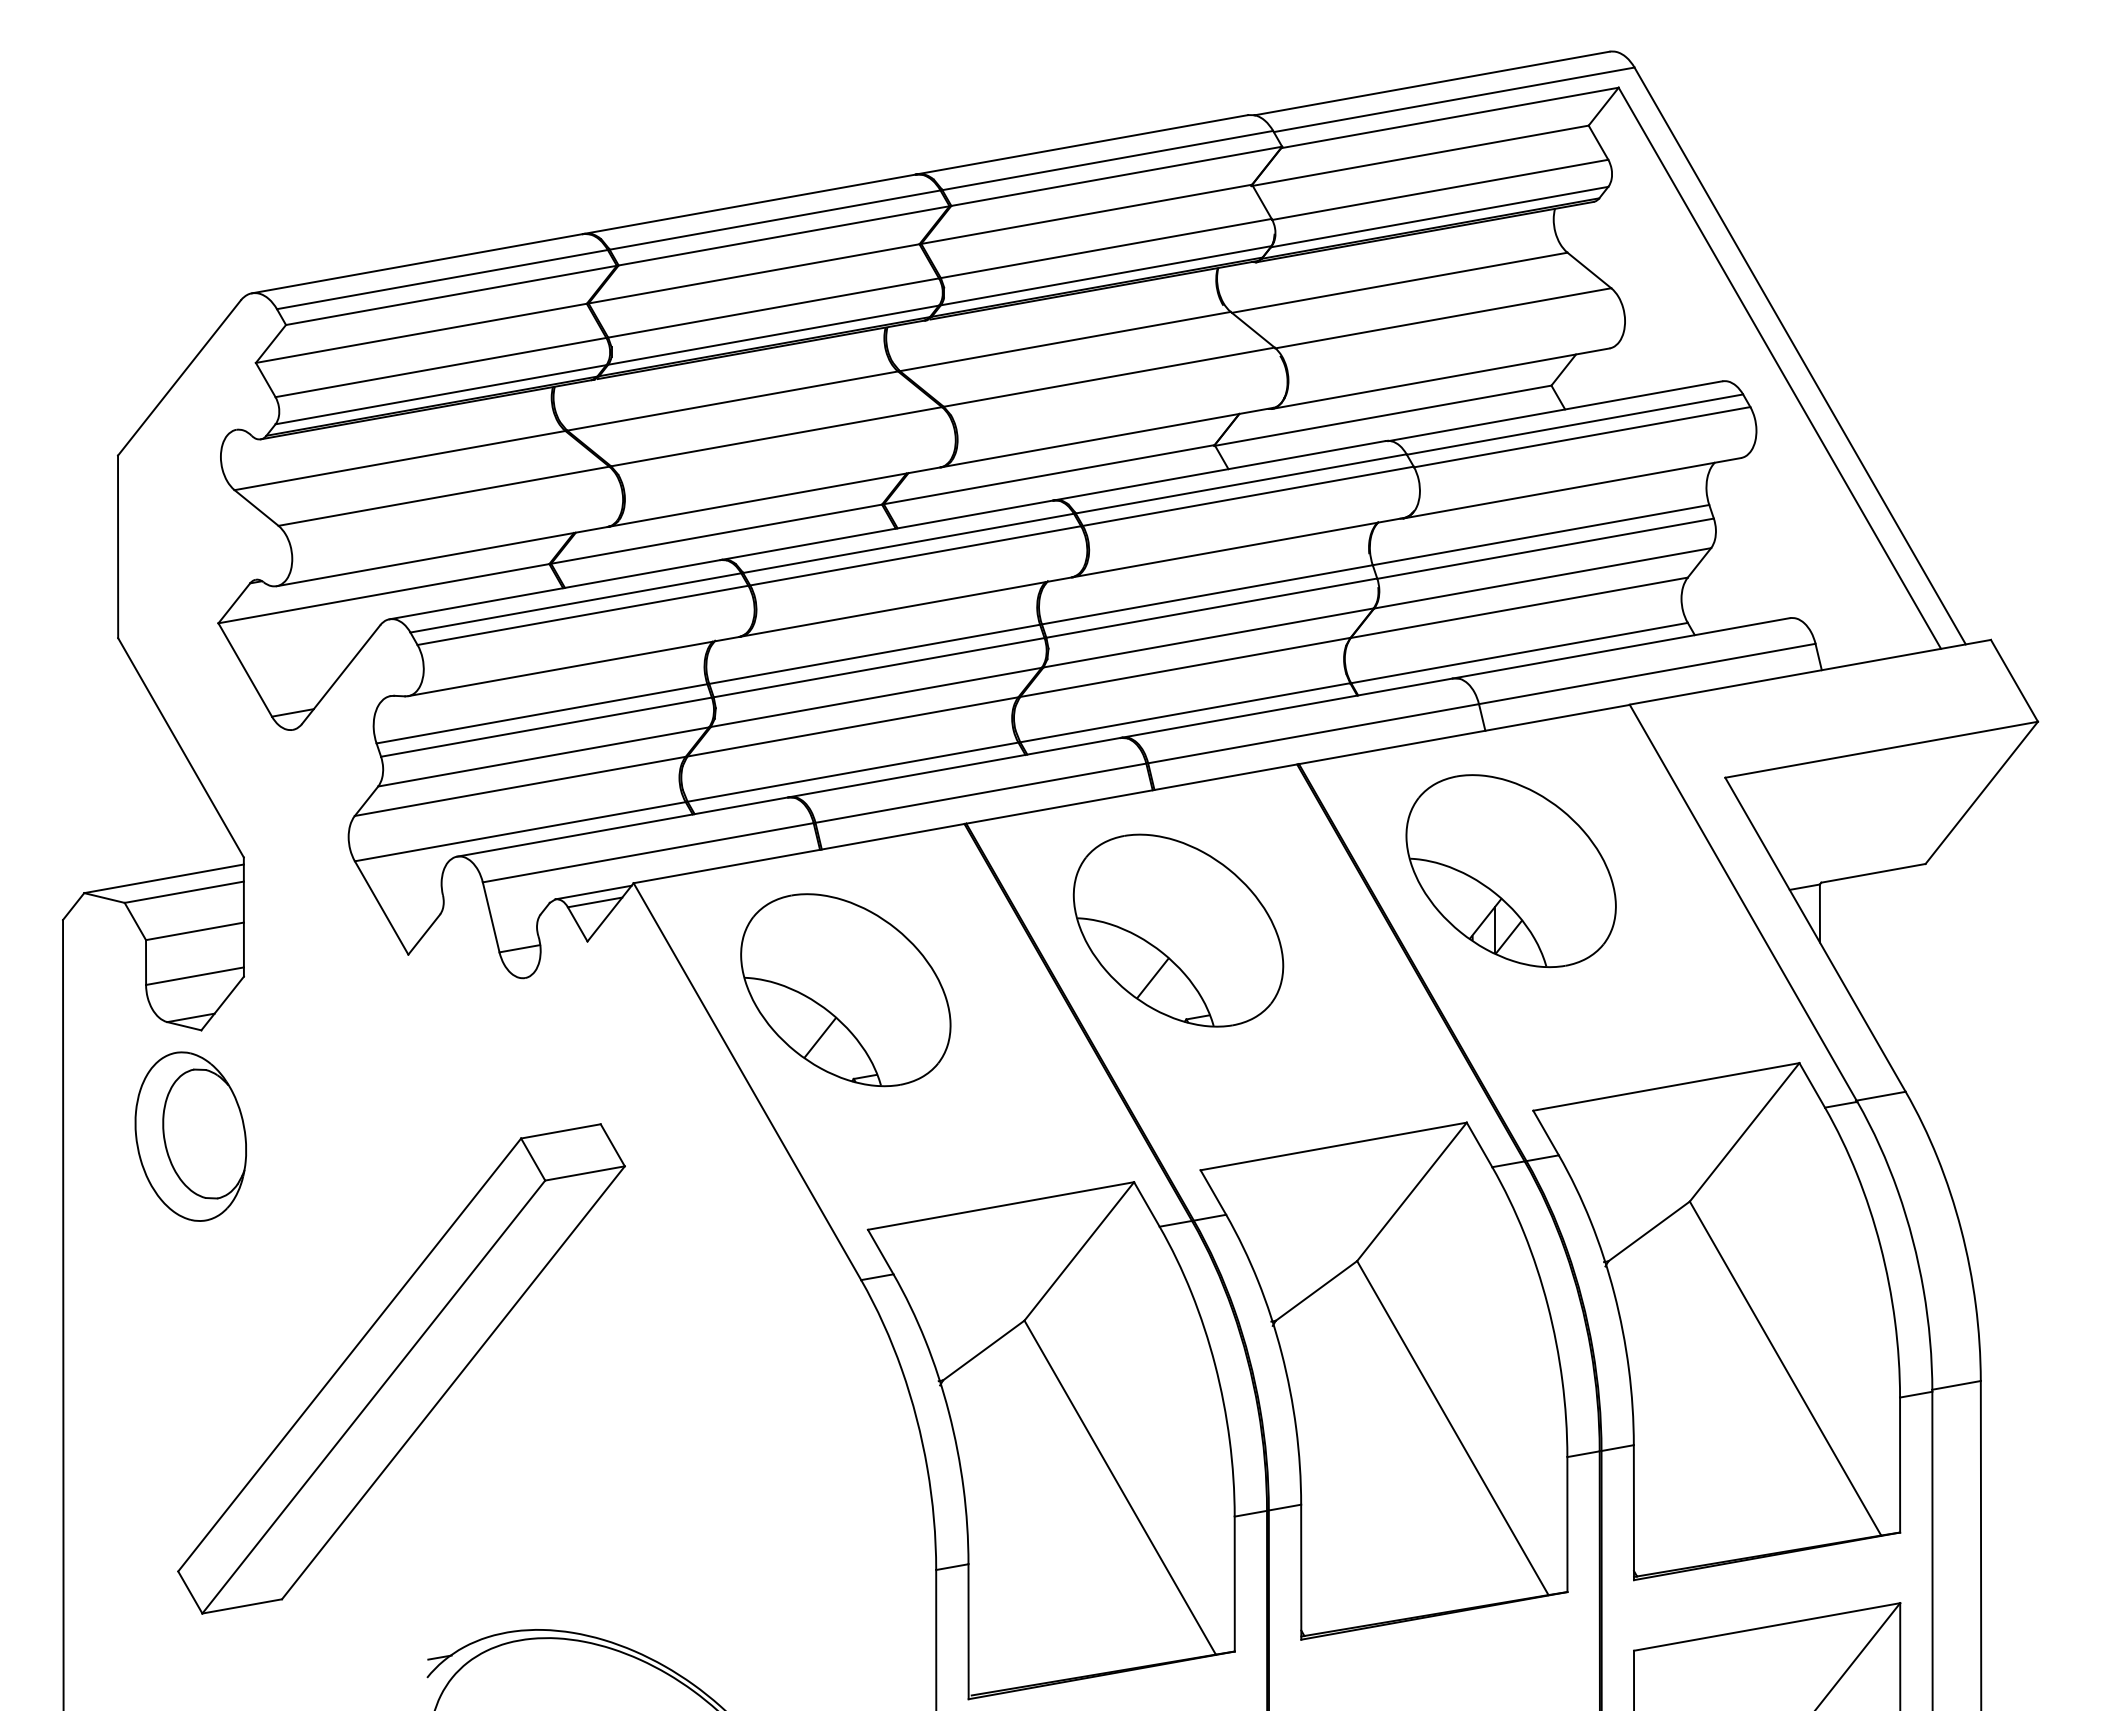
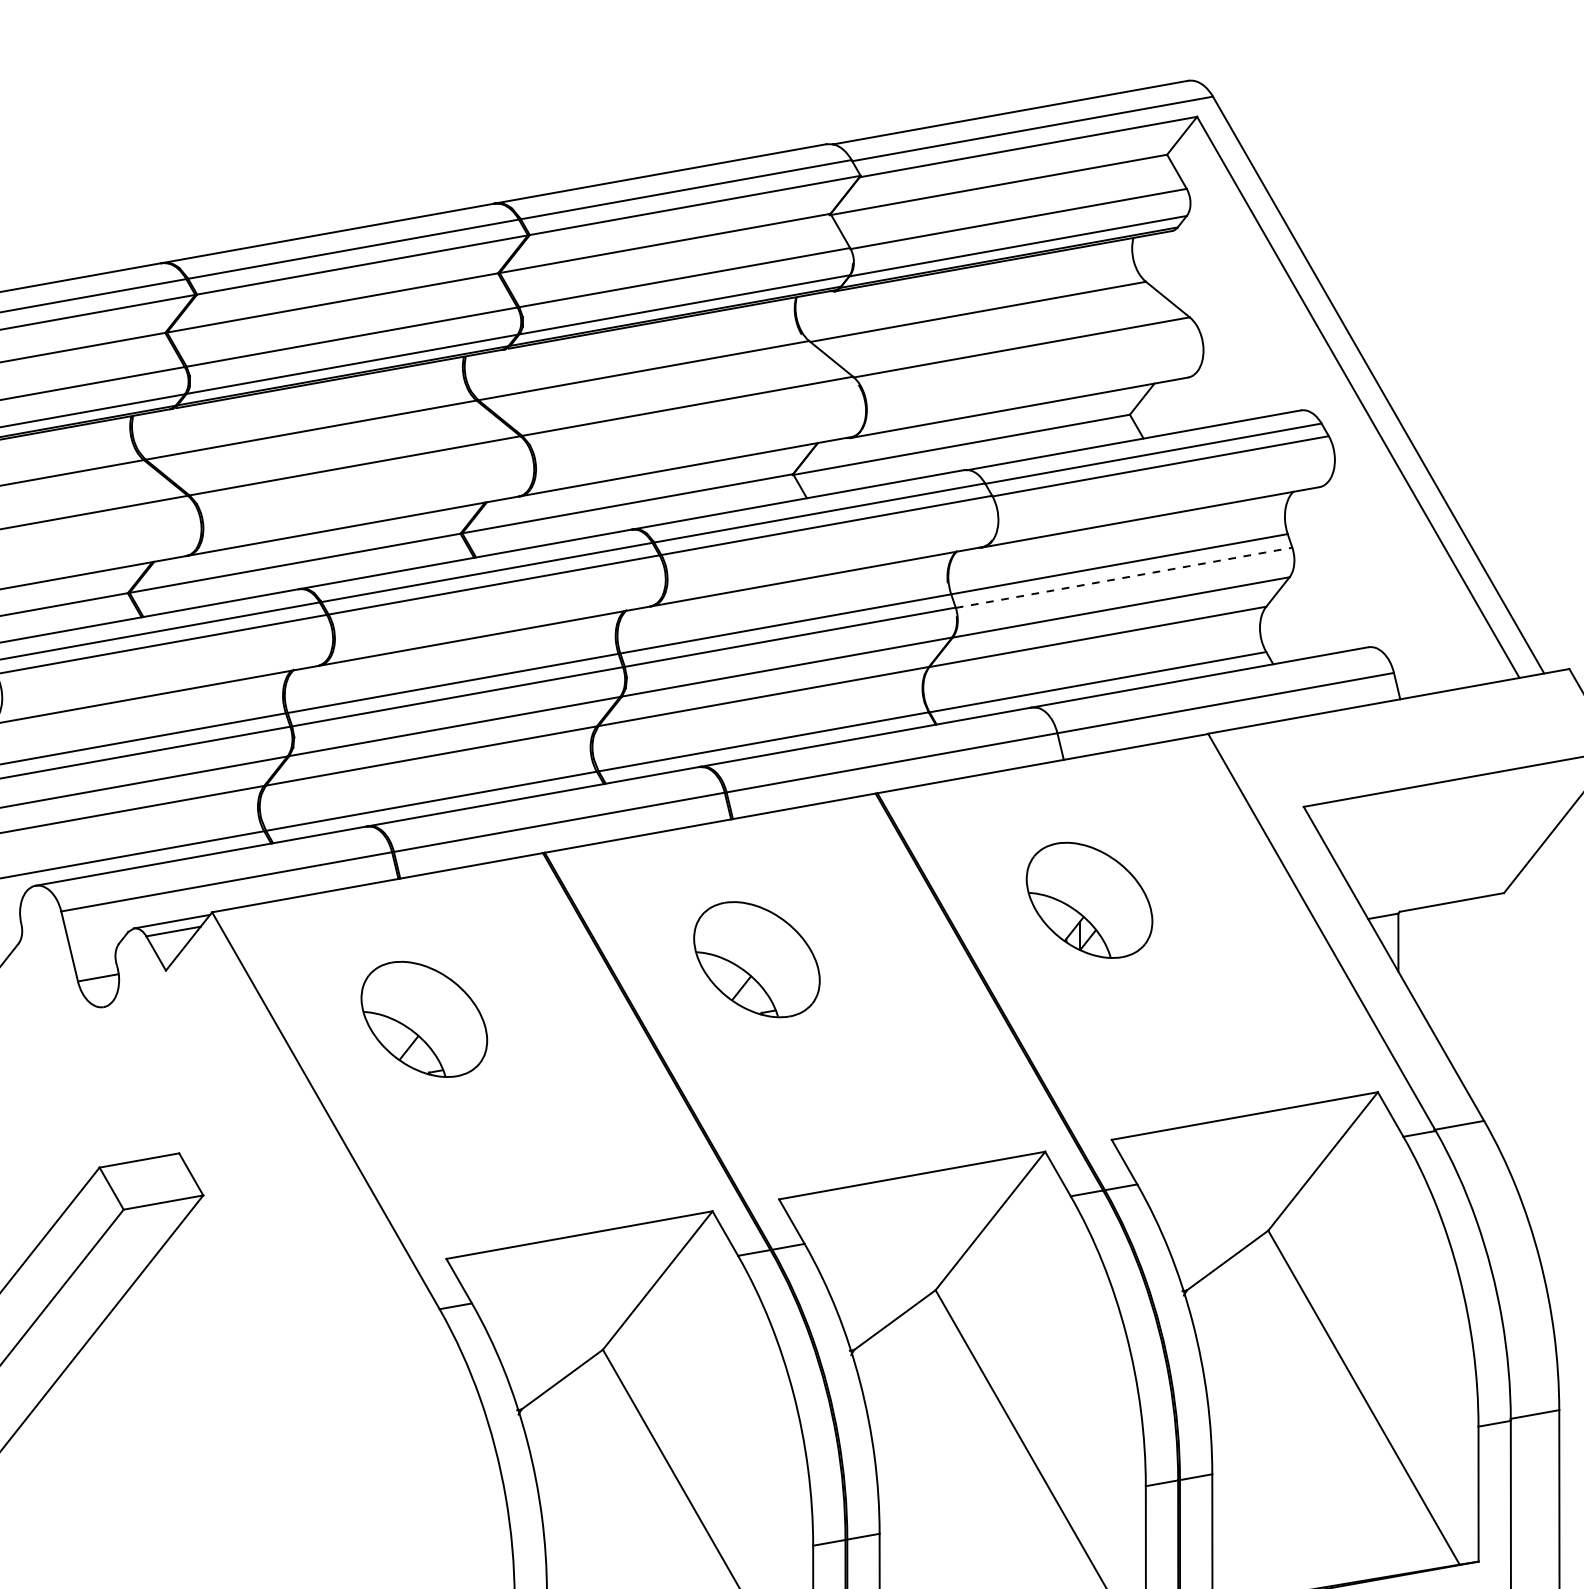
line: (1545, 548) -> (1123, 577), solid -> dashed
part: (1510, 871) -> (1088, 900), size x0.6
part: (1178, 930) -> (756, 959), size x0.6
part: (845, 990) -> (423, 1019), size x0.6

